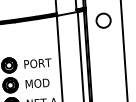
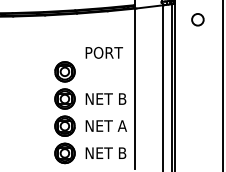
circle: (103, 20) -> (197, 19), size x0.6
text: (37, 63) -> (103, 52), moved
text: (40, 83) -> (106, 99), MOD -> NET B

